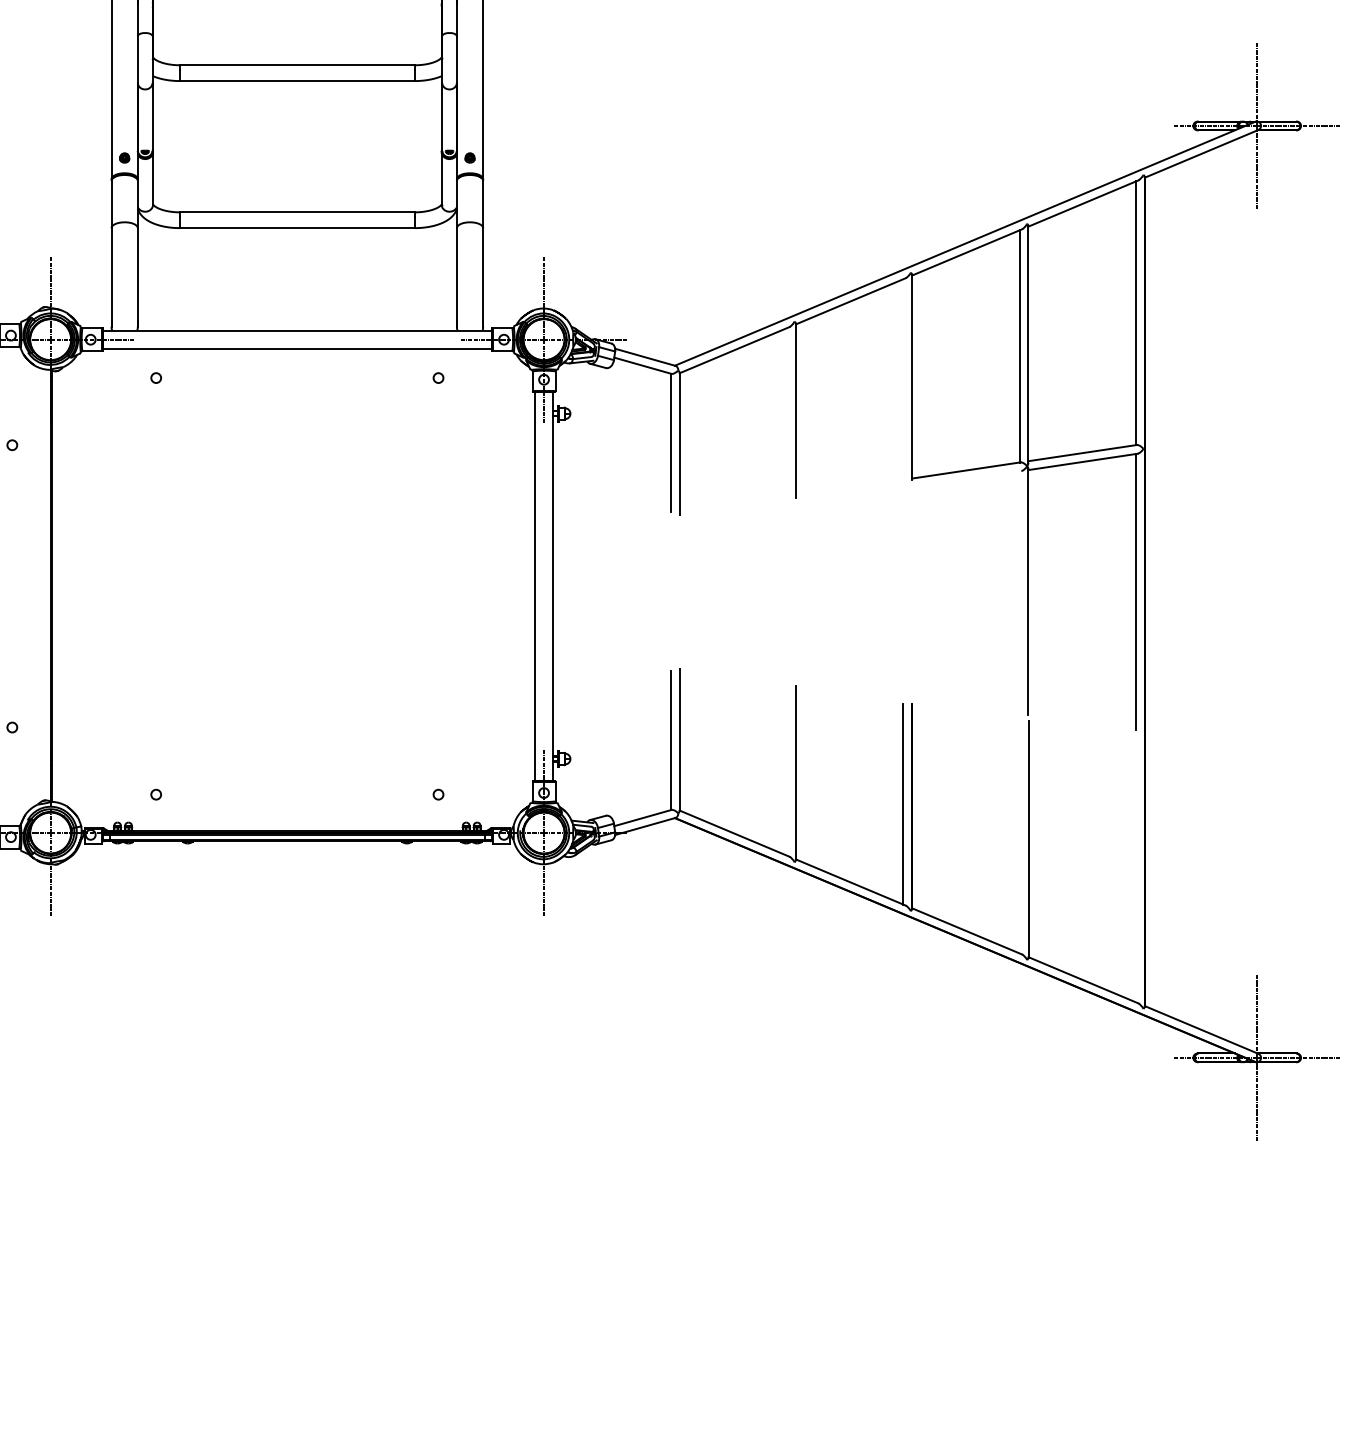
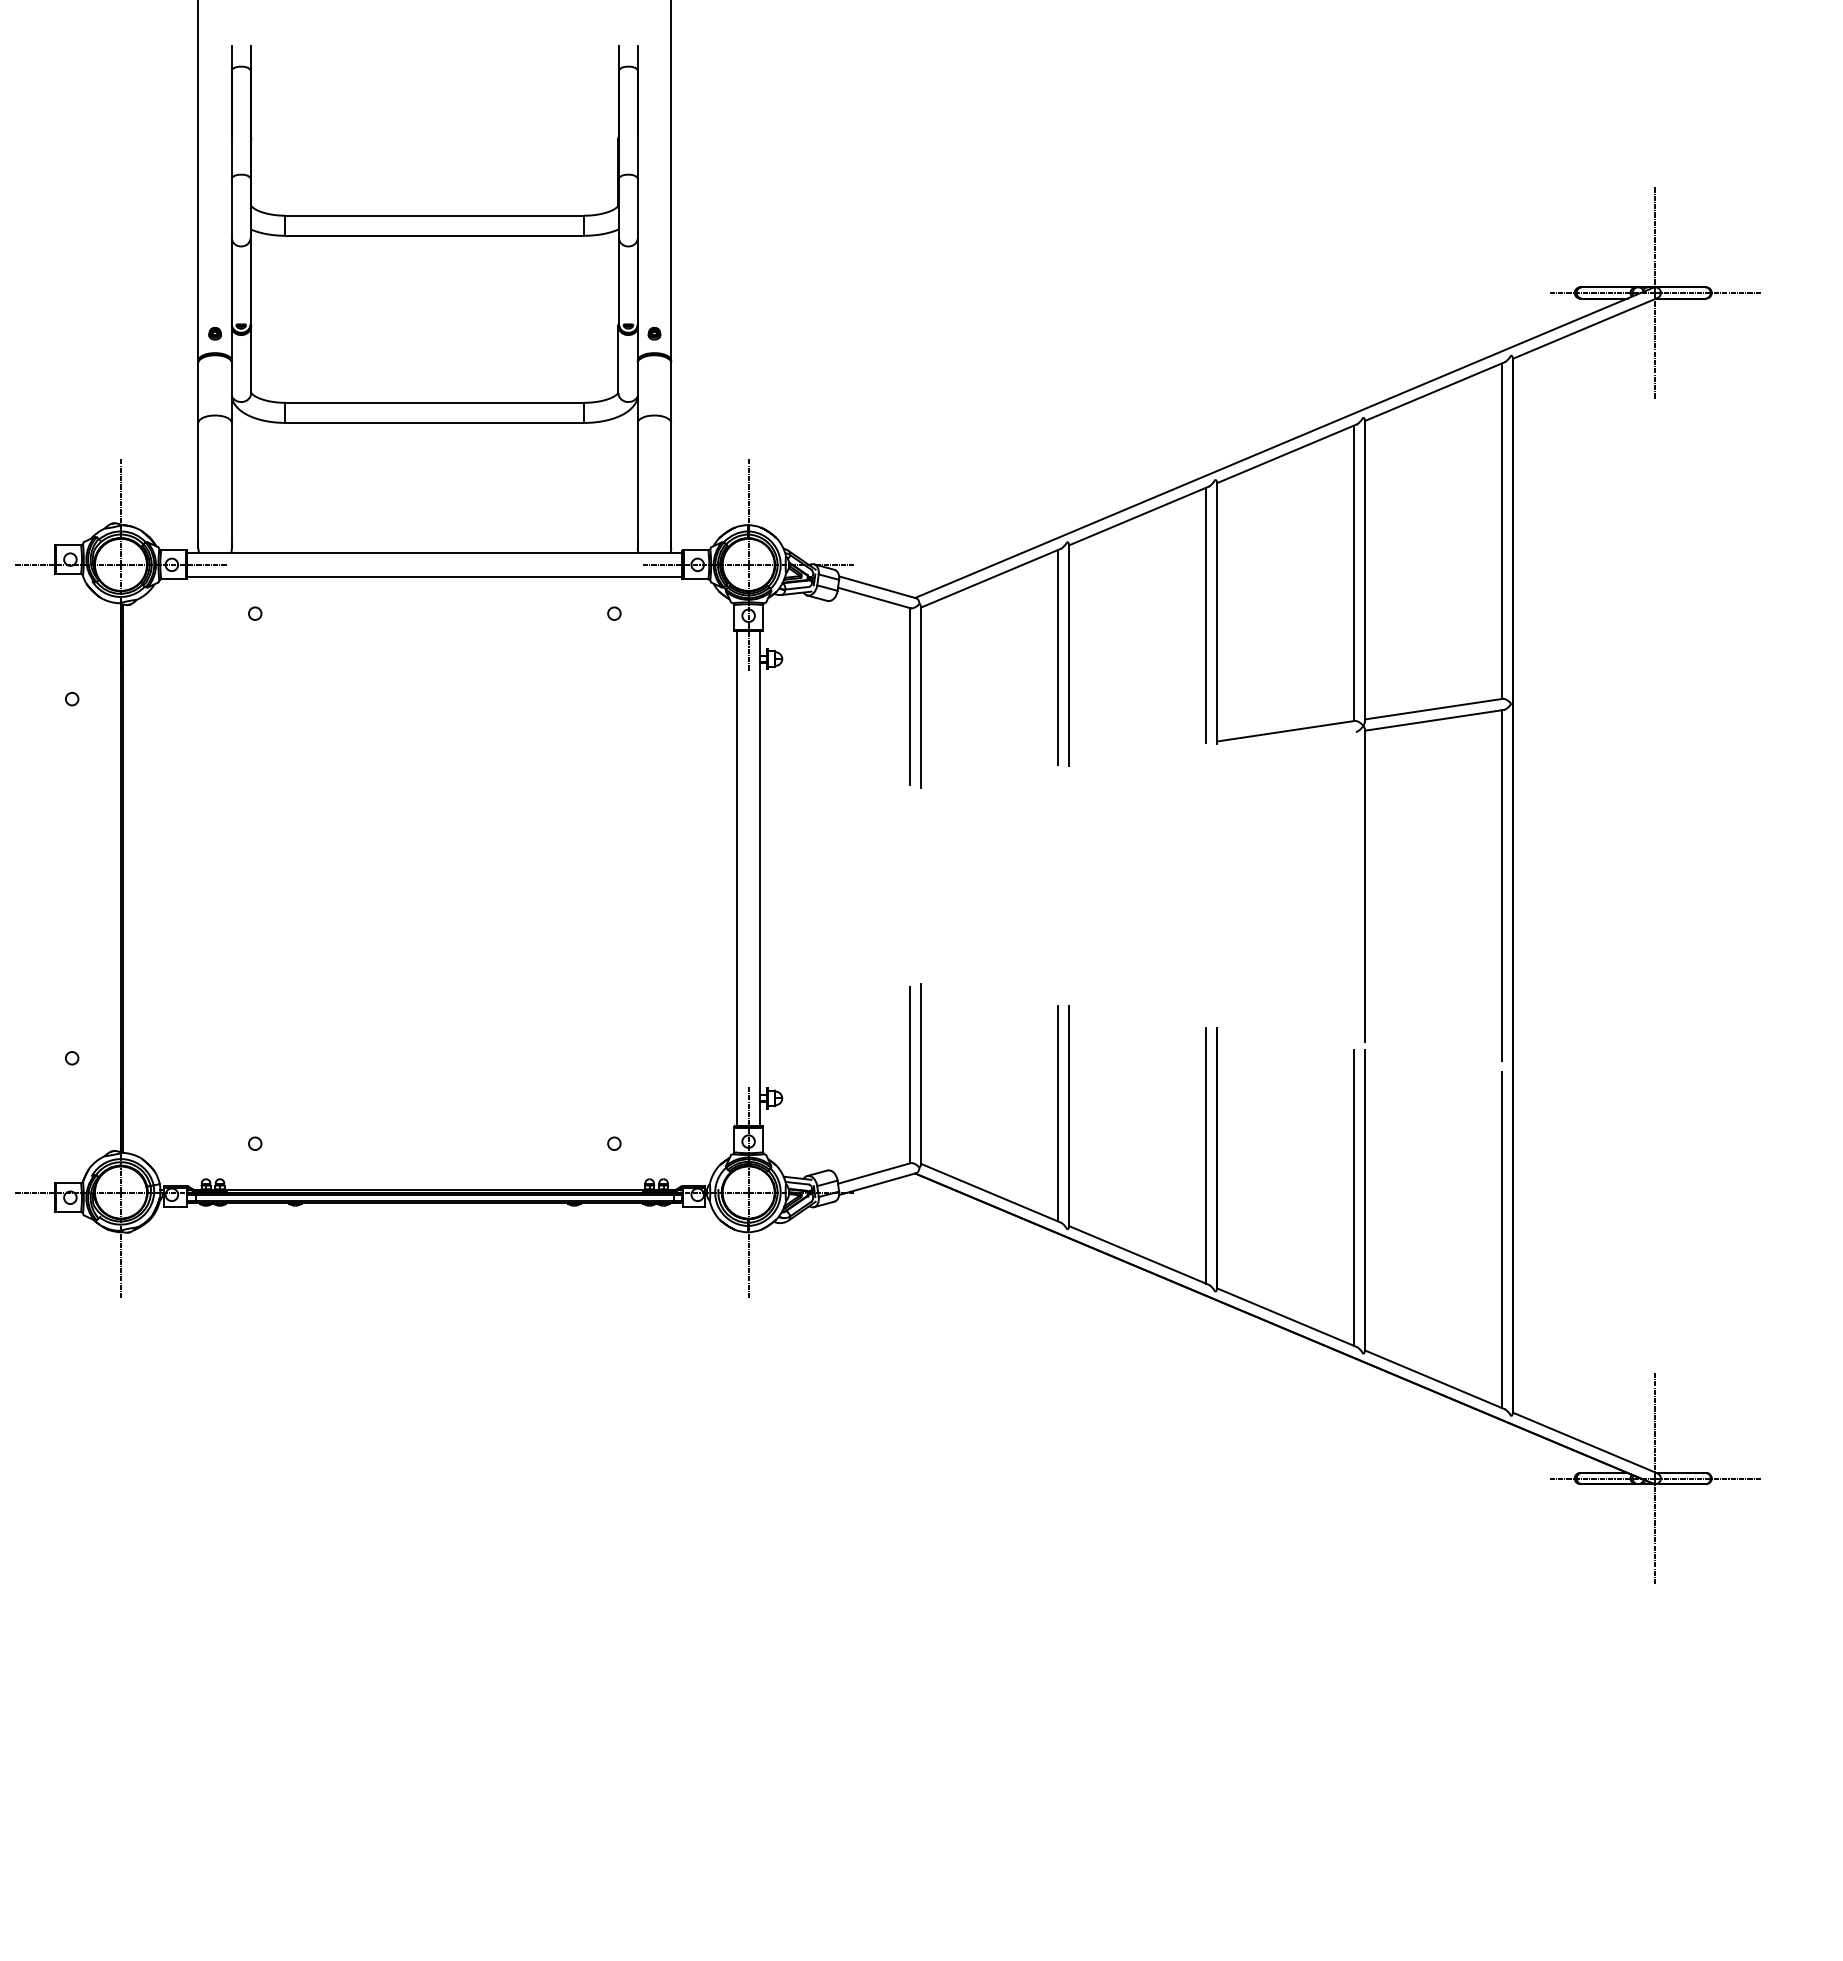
line: (903, 379) -> (1205, 615), added
line: (786, 412) -> (1057, 657), added
line: (786, 770) -> (1057, 1113), added
line: (1019, 836) -> (1353, 1197), added
line: (1135, 869) -> (1501, 1239), added

